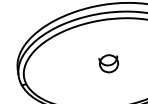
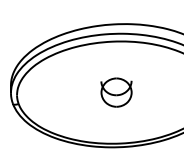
part: (108, 63) -> (116, 92), size x1.43

